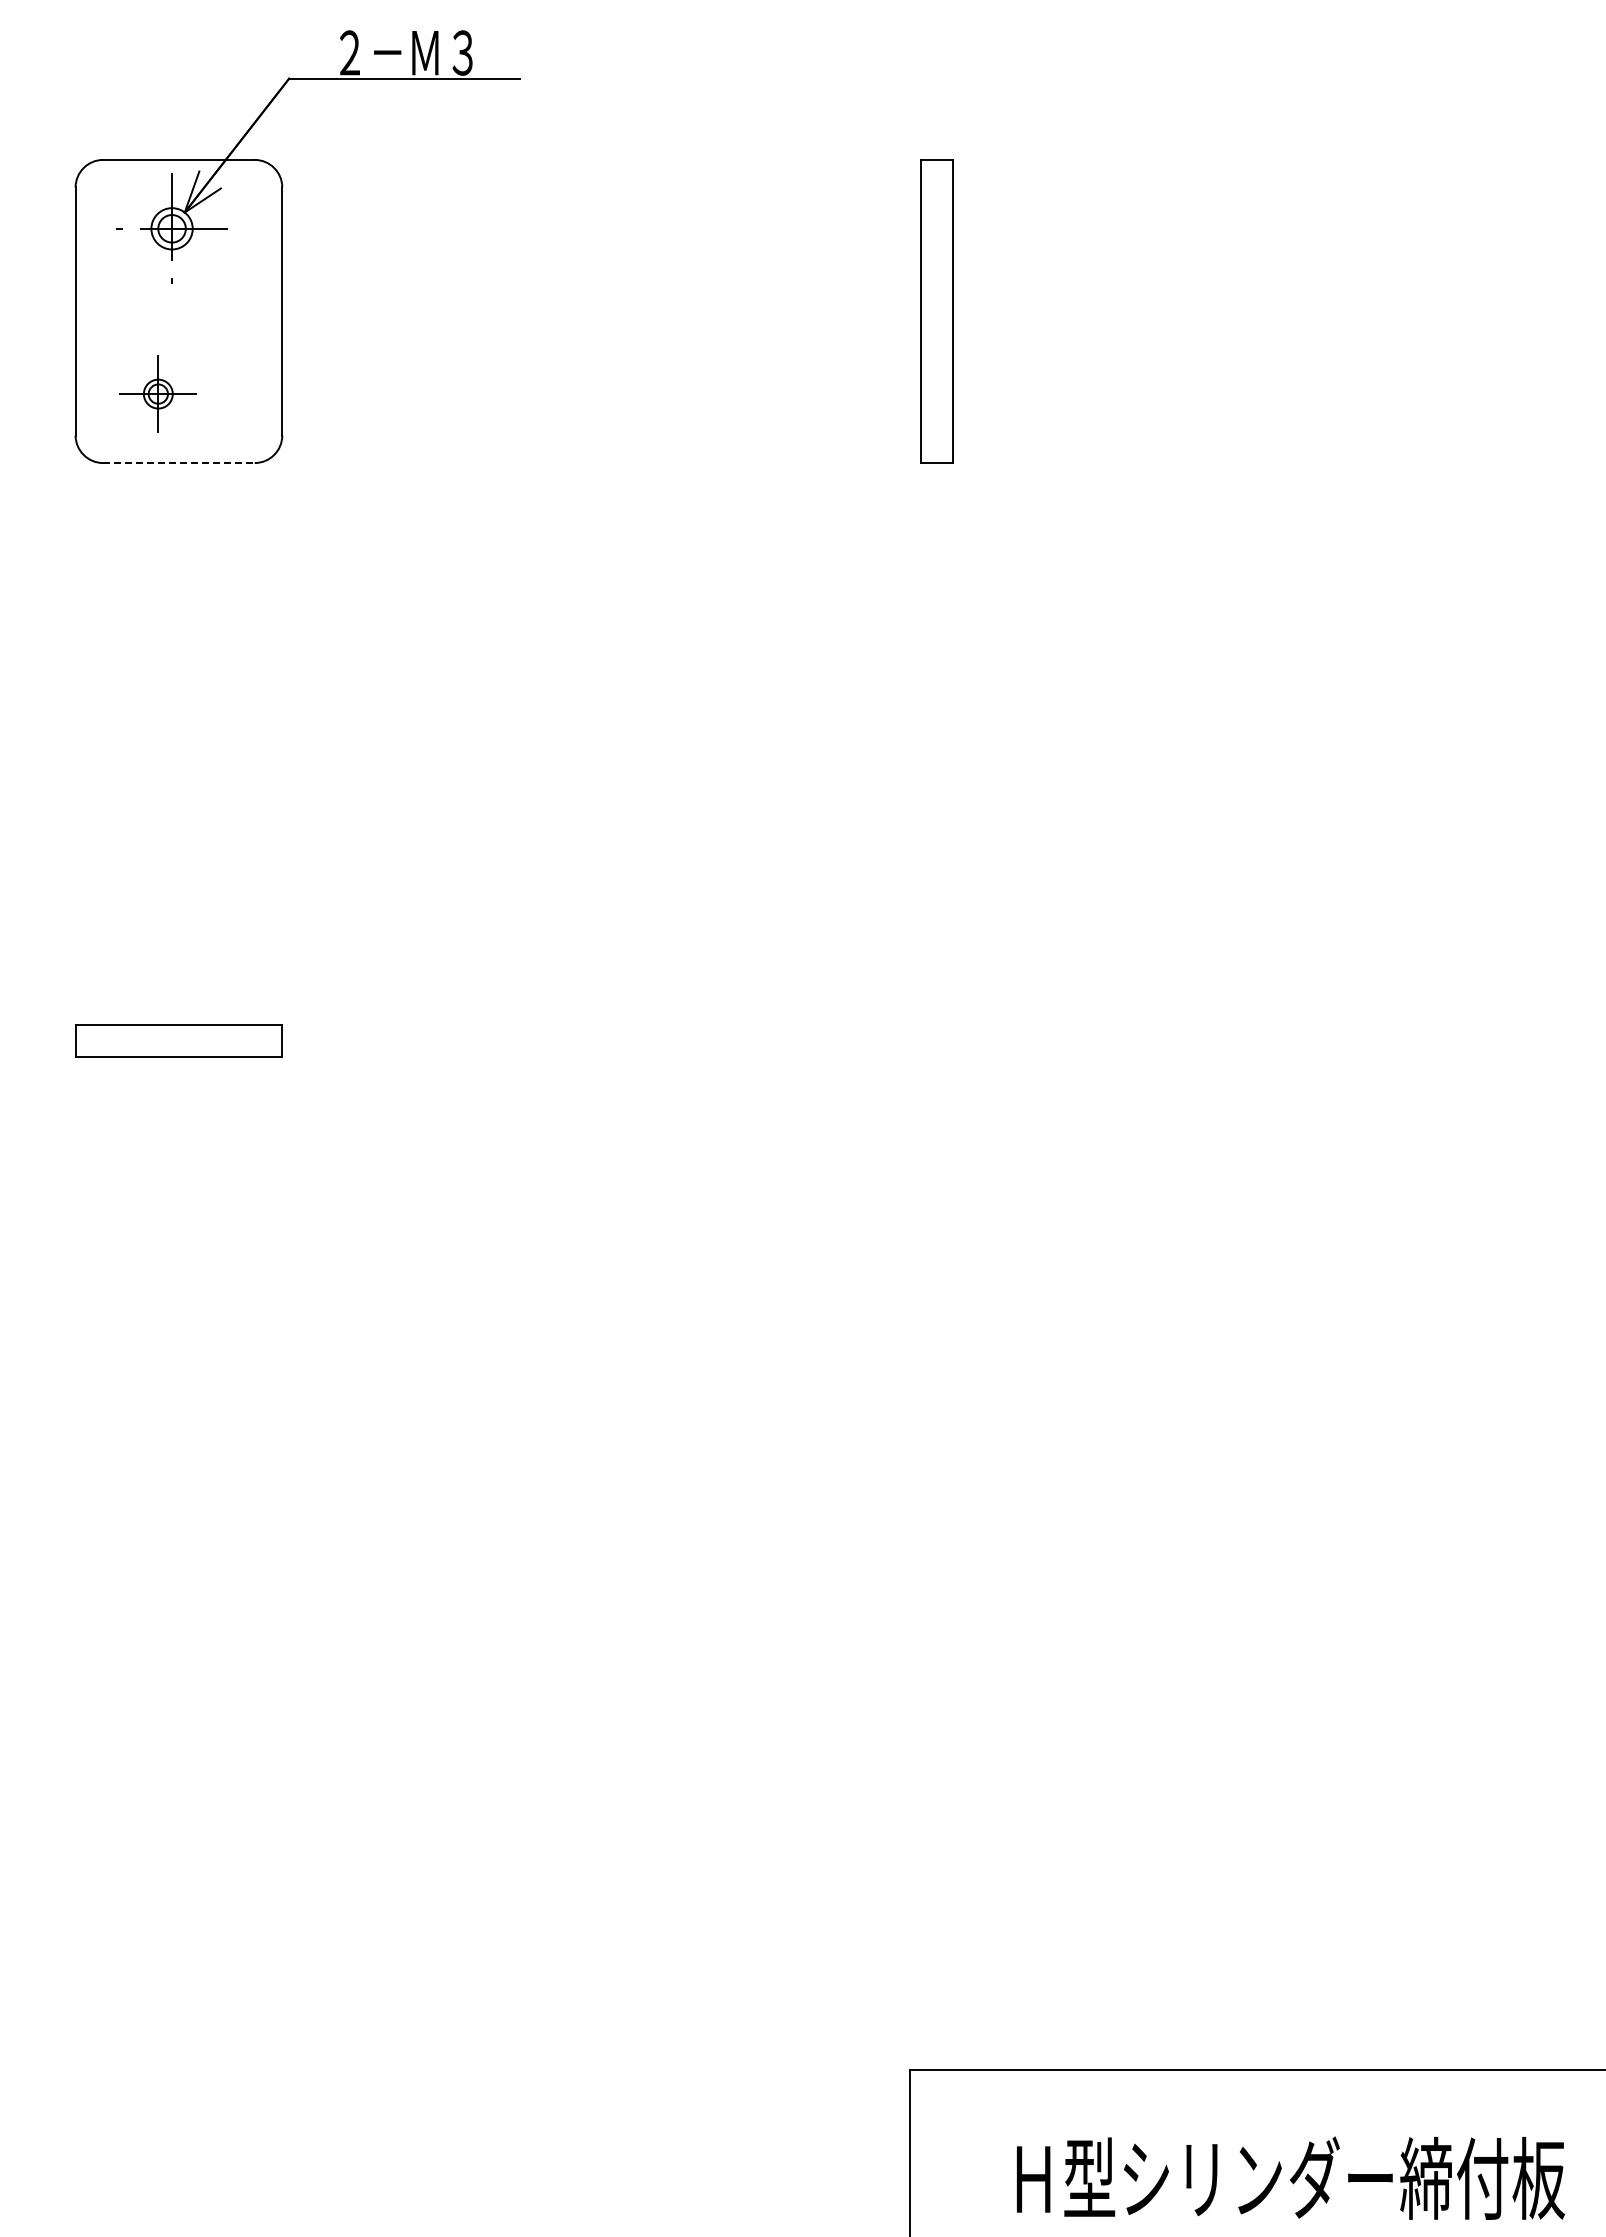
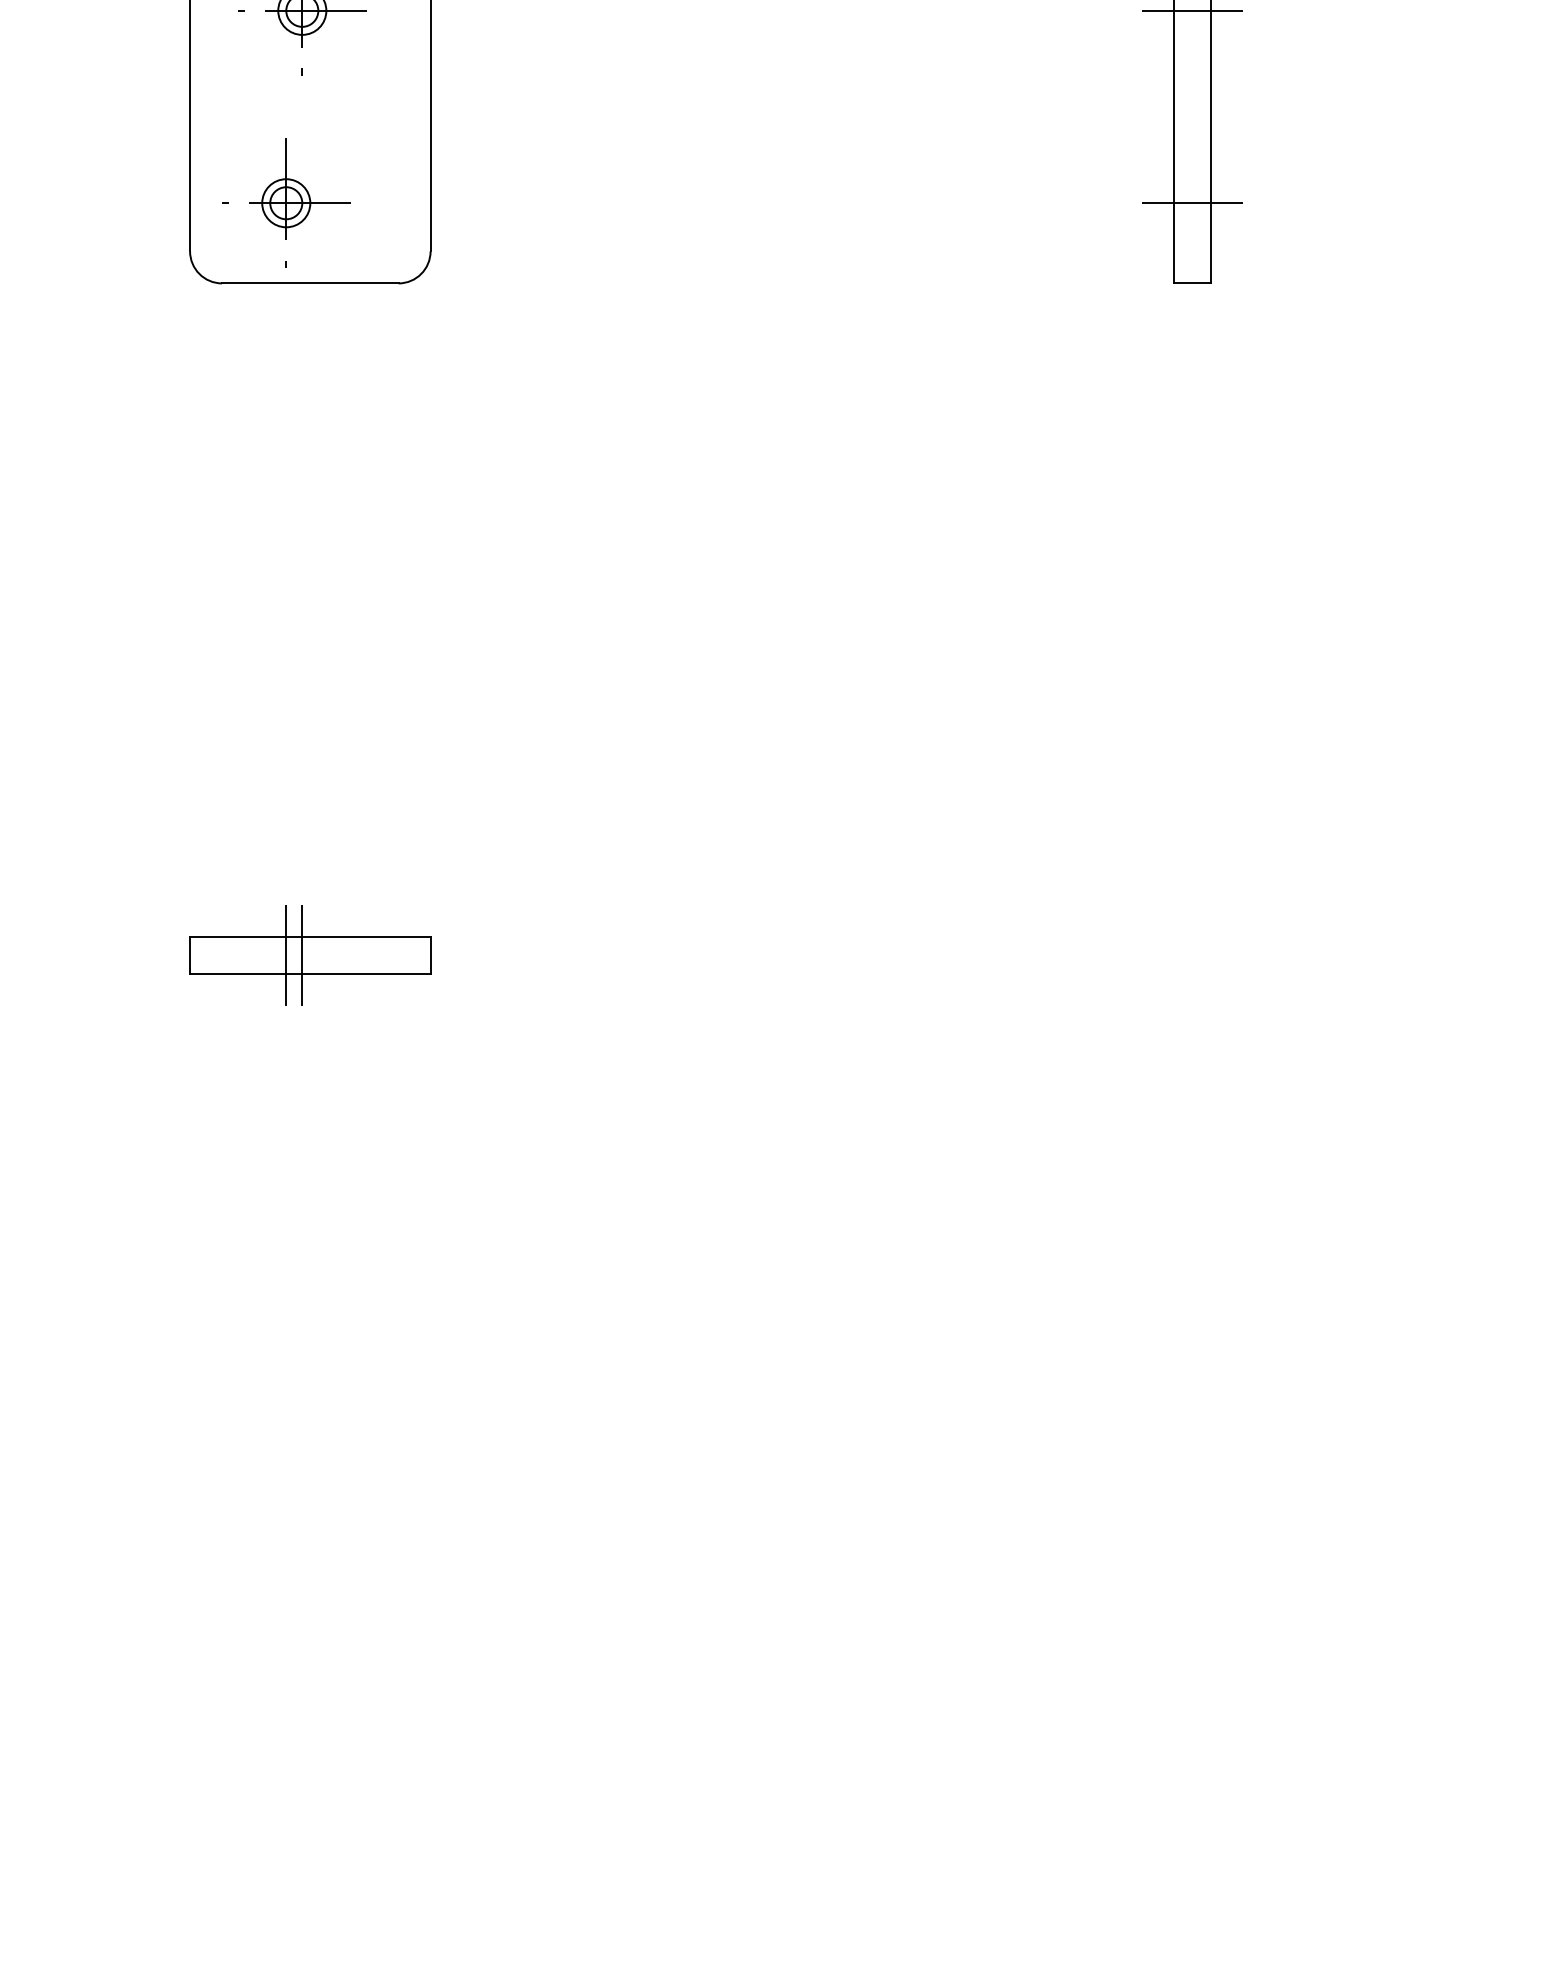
line: (936, 228) -> (1191, 10), added
part: (158, 393) -> (286, 202), size x1.43
line: (936, 394) -> (1191, 203), added
line: (178, 463) -> (309, 283), dashed -> solid
line: (158, 1040) -> (286, 955), added
line: (172, 1040) -> (302, 955), added

